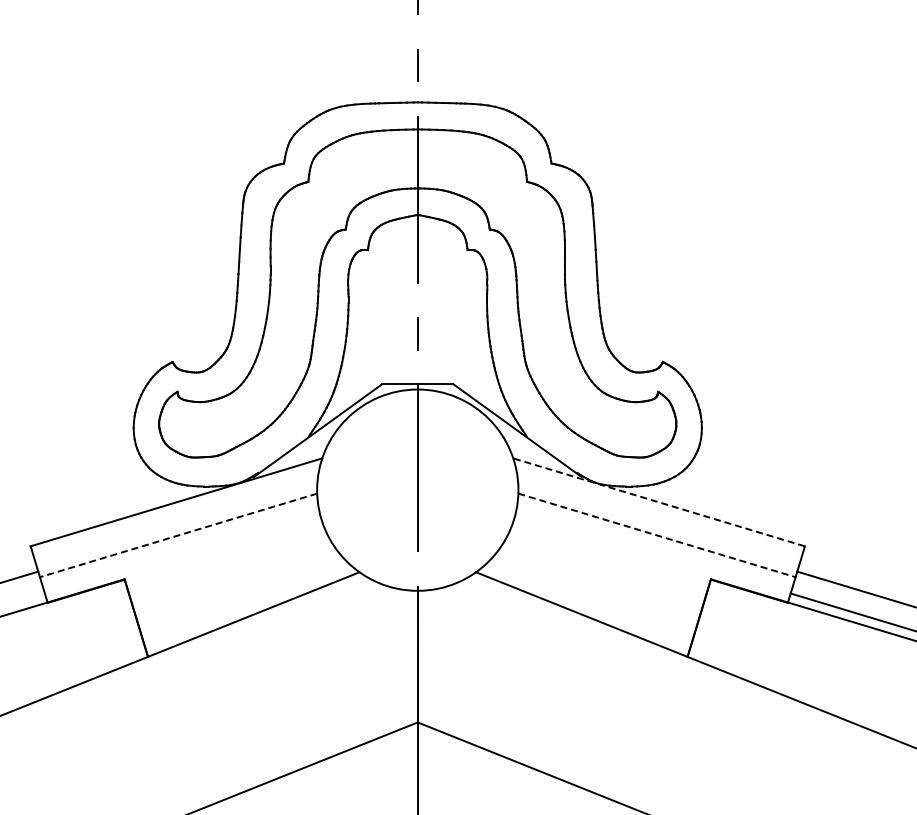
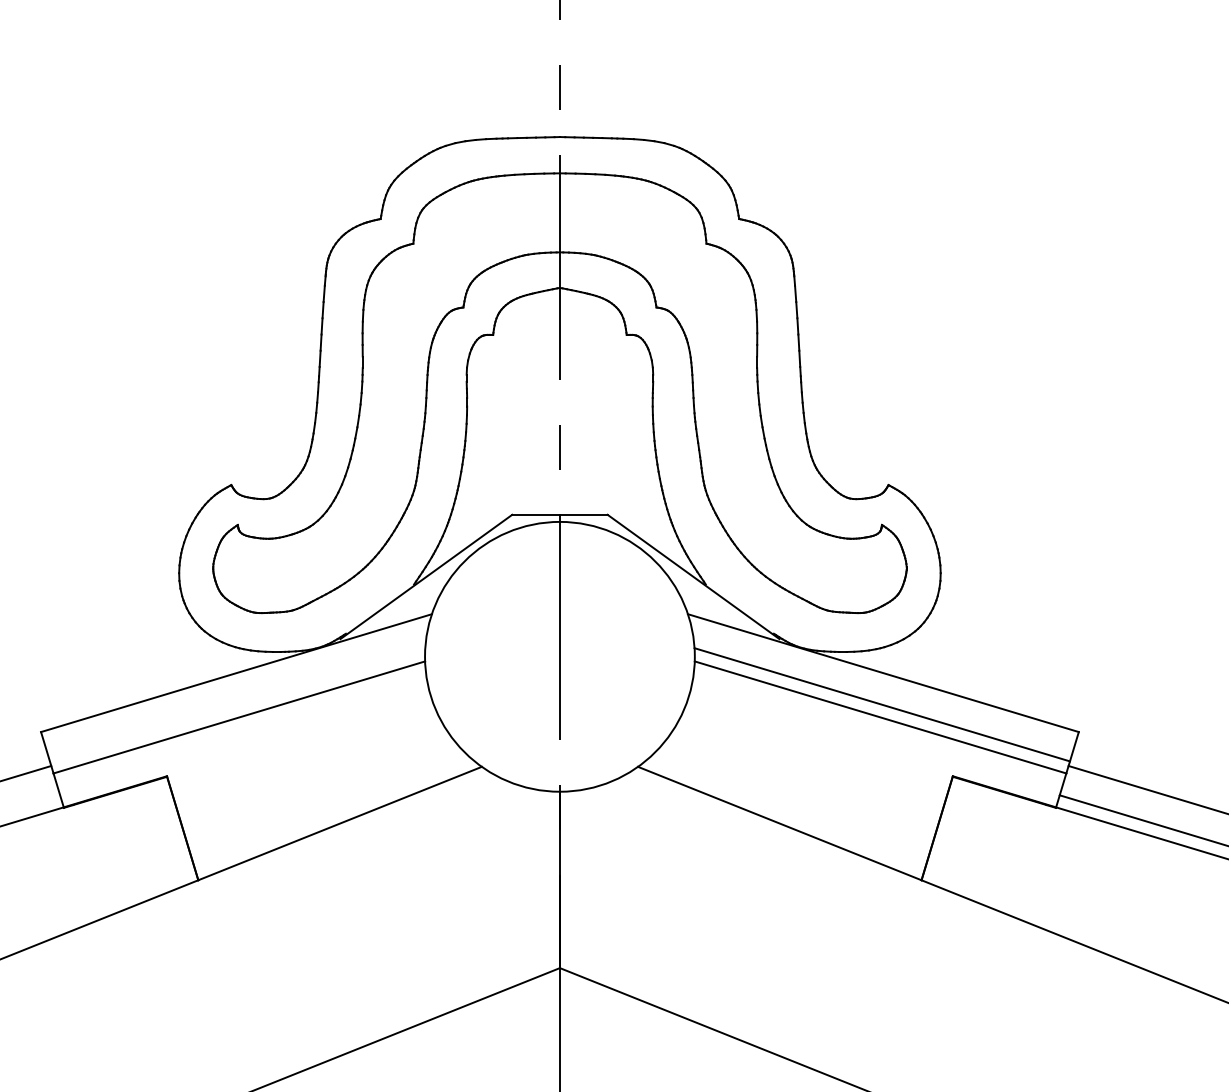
line: (658, 502) -> (882, 673), dashed -> solid
line: (658, 525) -> (882, 704), added
line: (178, 535) -> (239, 717), dashed -> solid
line: (657, 535) -> (881, 717), dashed -> solid

